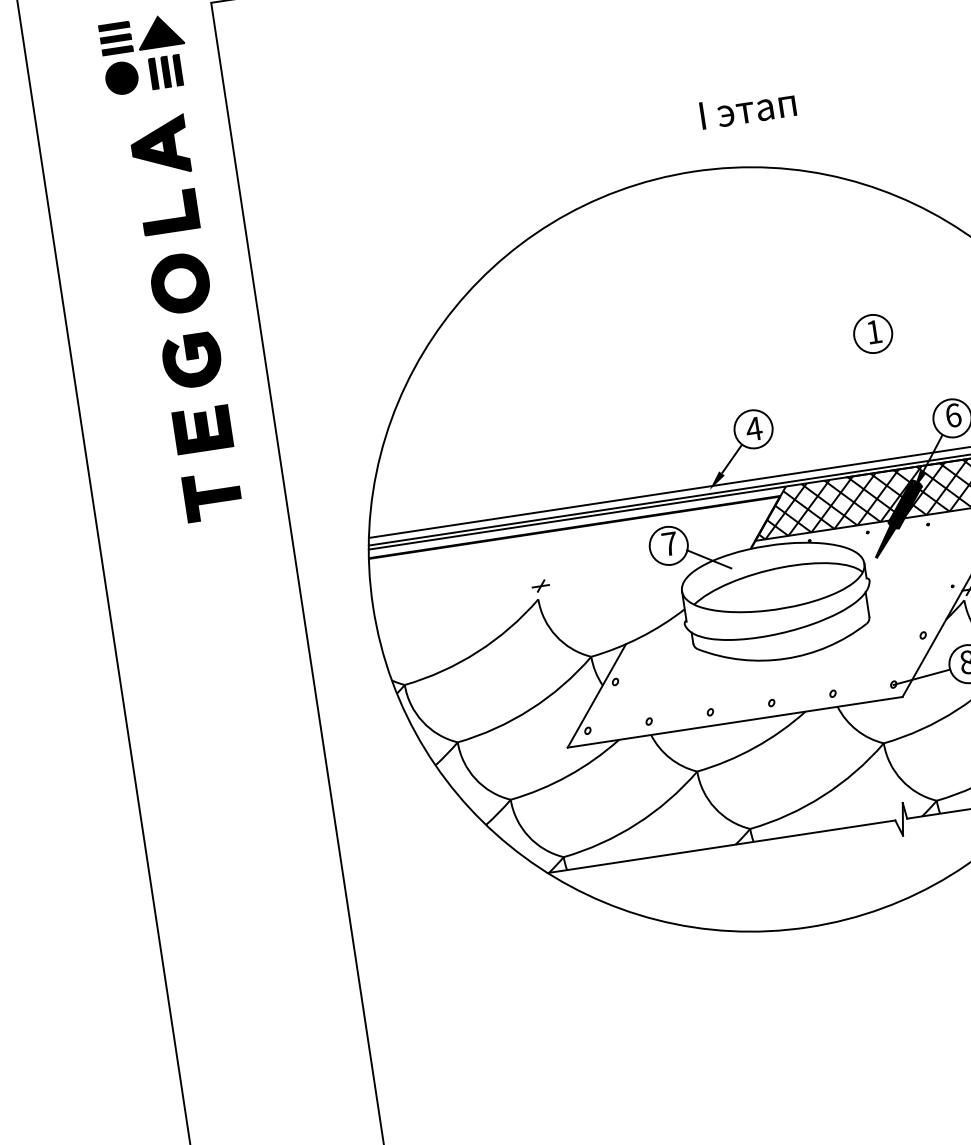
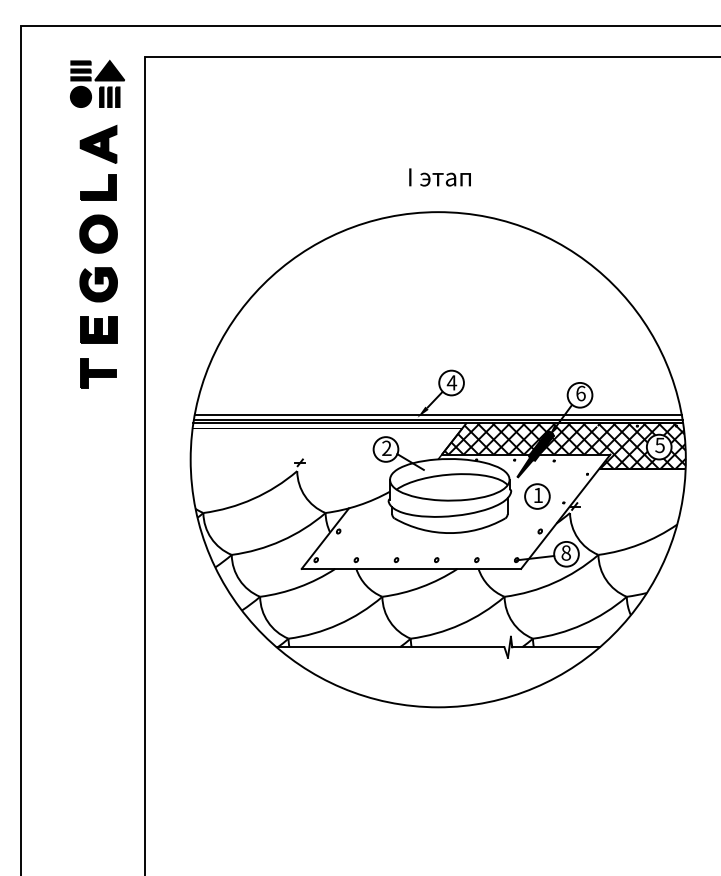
text: (747, 109) -> (439, 177), moved
part: (873, 333) -> (537, 496), moved
text: (669, 542) -> (386, 447), 7 -> 2

